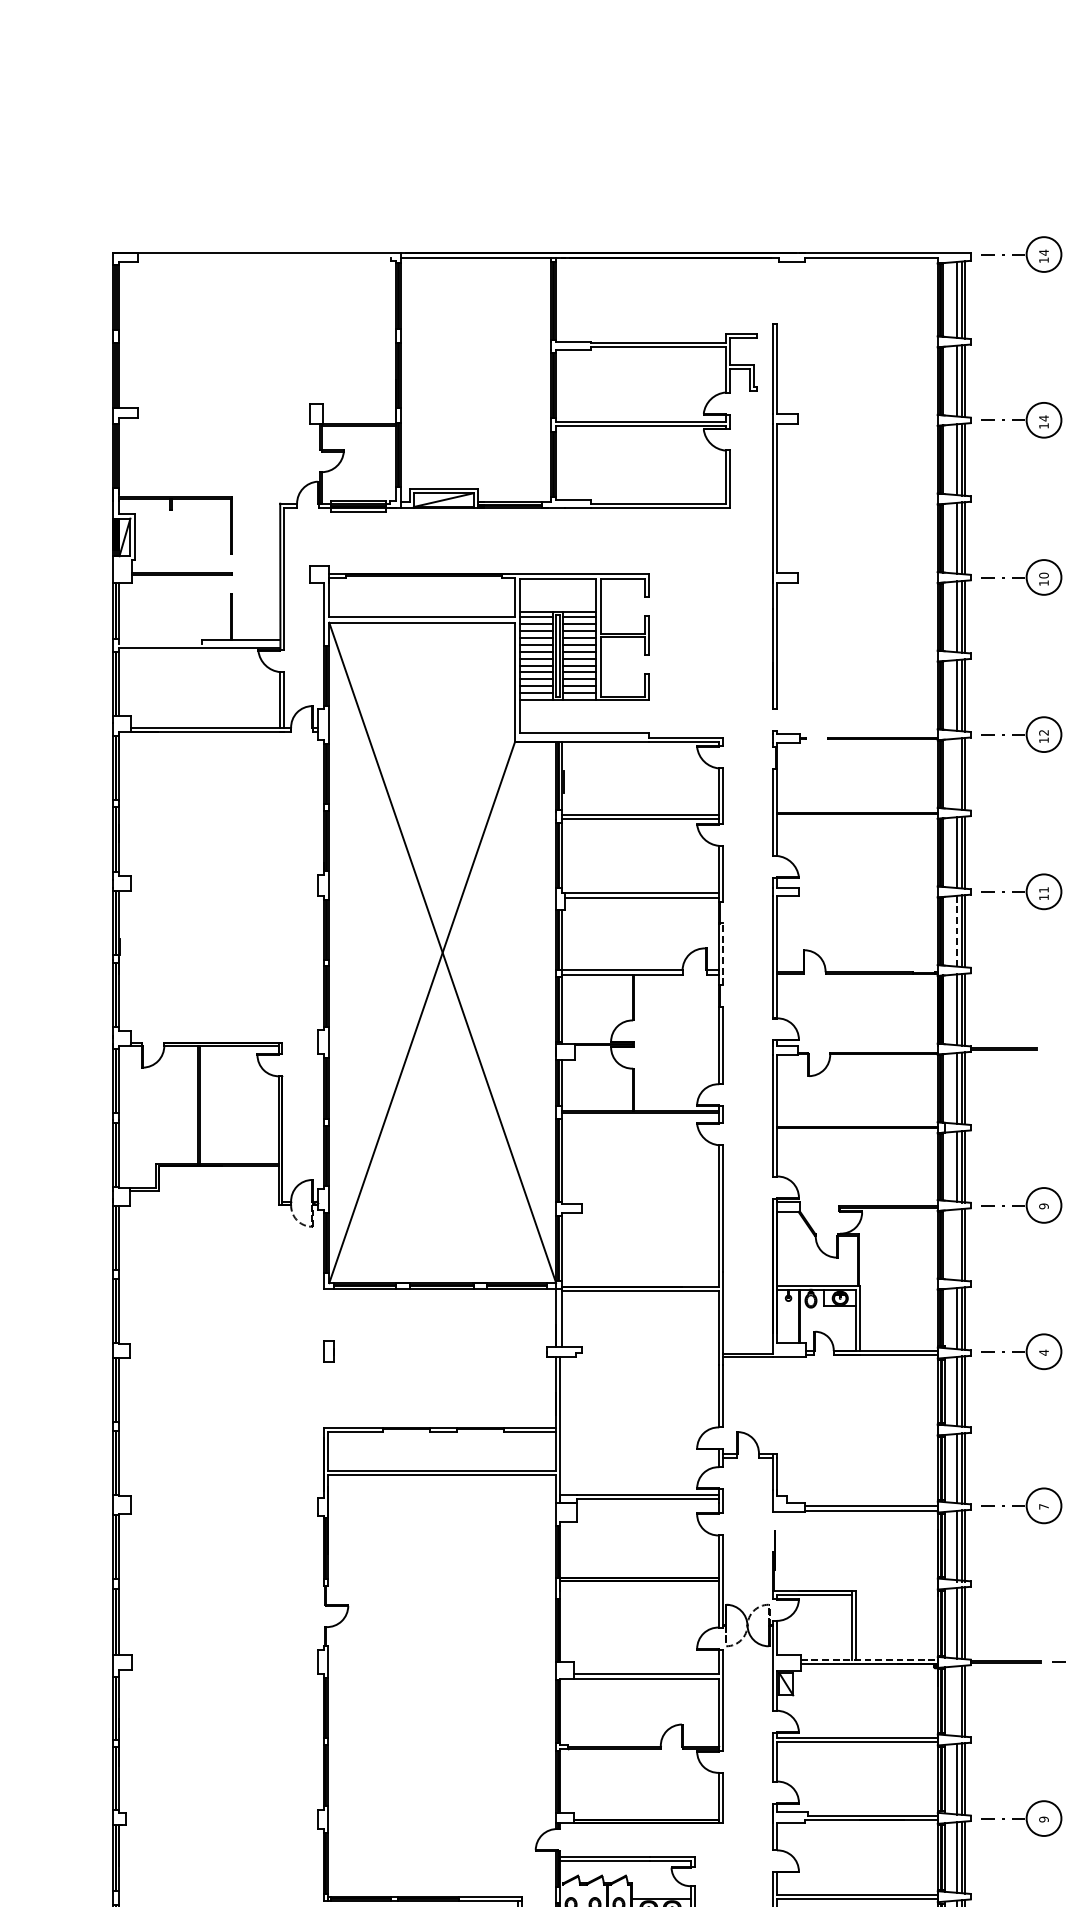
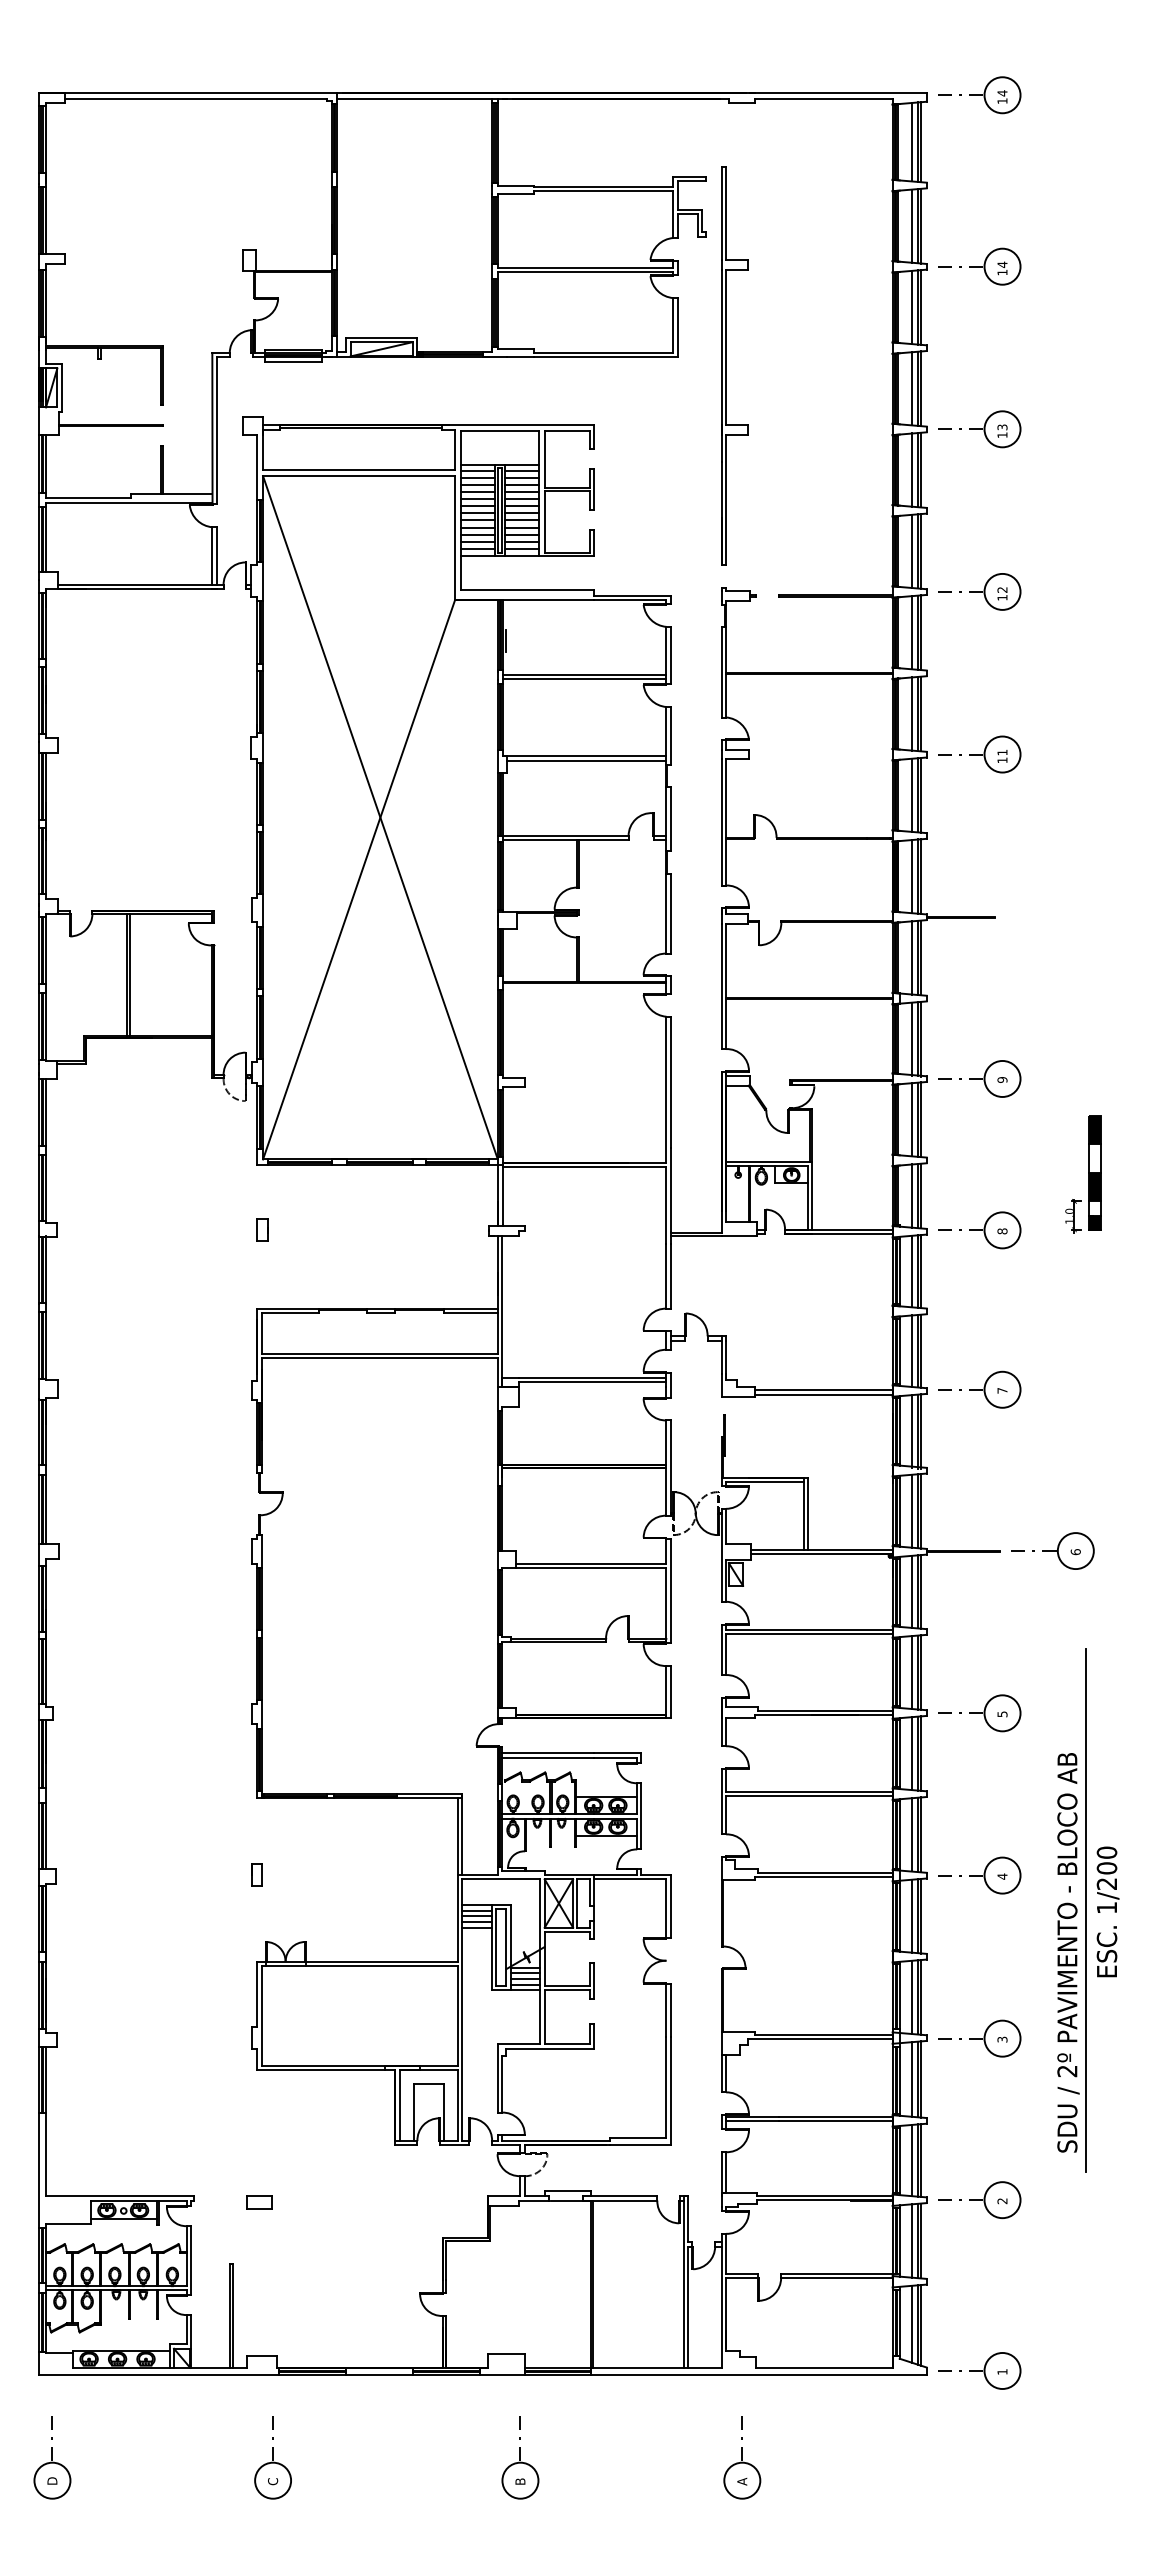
line: (263, 257) -> (195, 98), added
text: (1043, 575) -> (1002, 427), 10 -> 13
line: (160, 644) -> (88, 498), added
line: (957, 773) -> (912, 632), added
line: (957, 931) -> (912, 795), dashed -> solid
line: (723, 954) -> (670, 819), dashed -> solid
line: (957, 1244) -> (912, 1119), added
text: (1043, 1352) -> (1002, 1231), 4 -> 8
line: (869, 1660) -> (821, 1549), dashed -> solid
line: (957, 1700) -> (912, 1591), added
text: (1043, 1819) -> (1002, 1714), 9 -> 5

